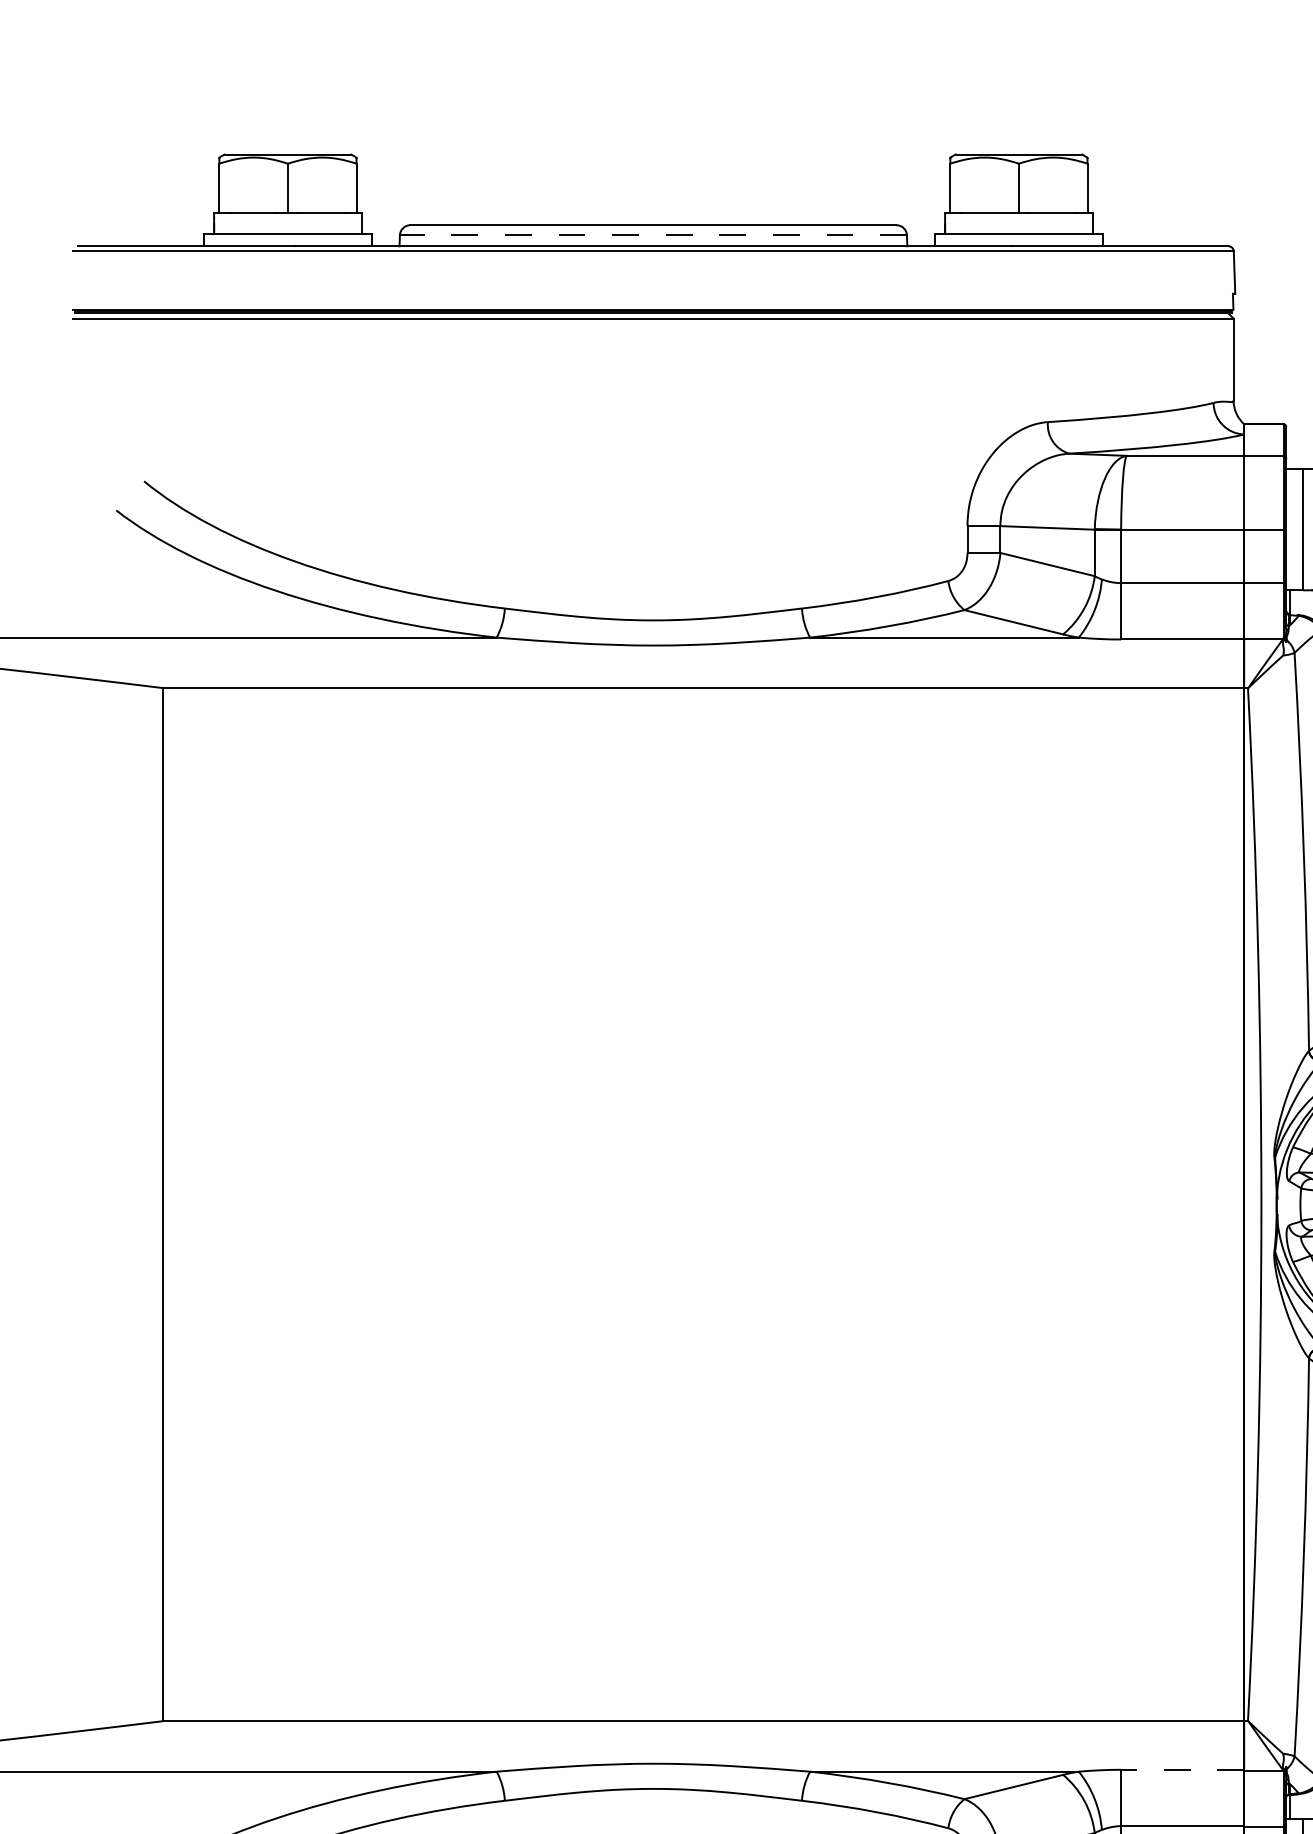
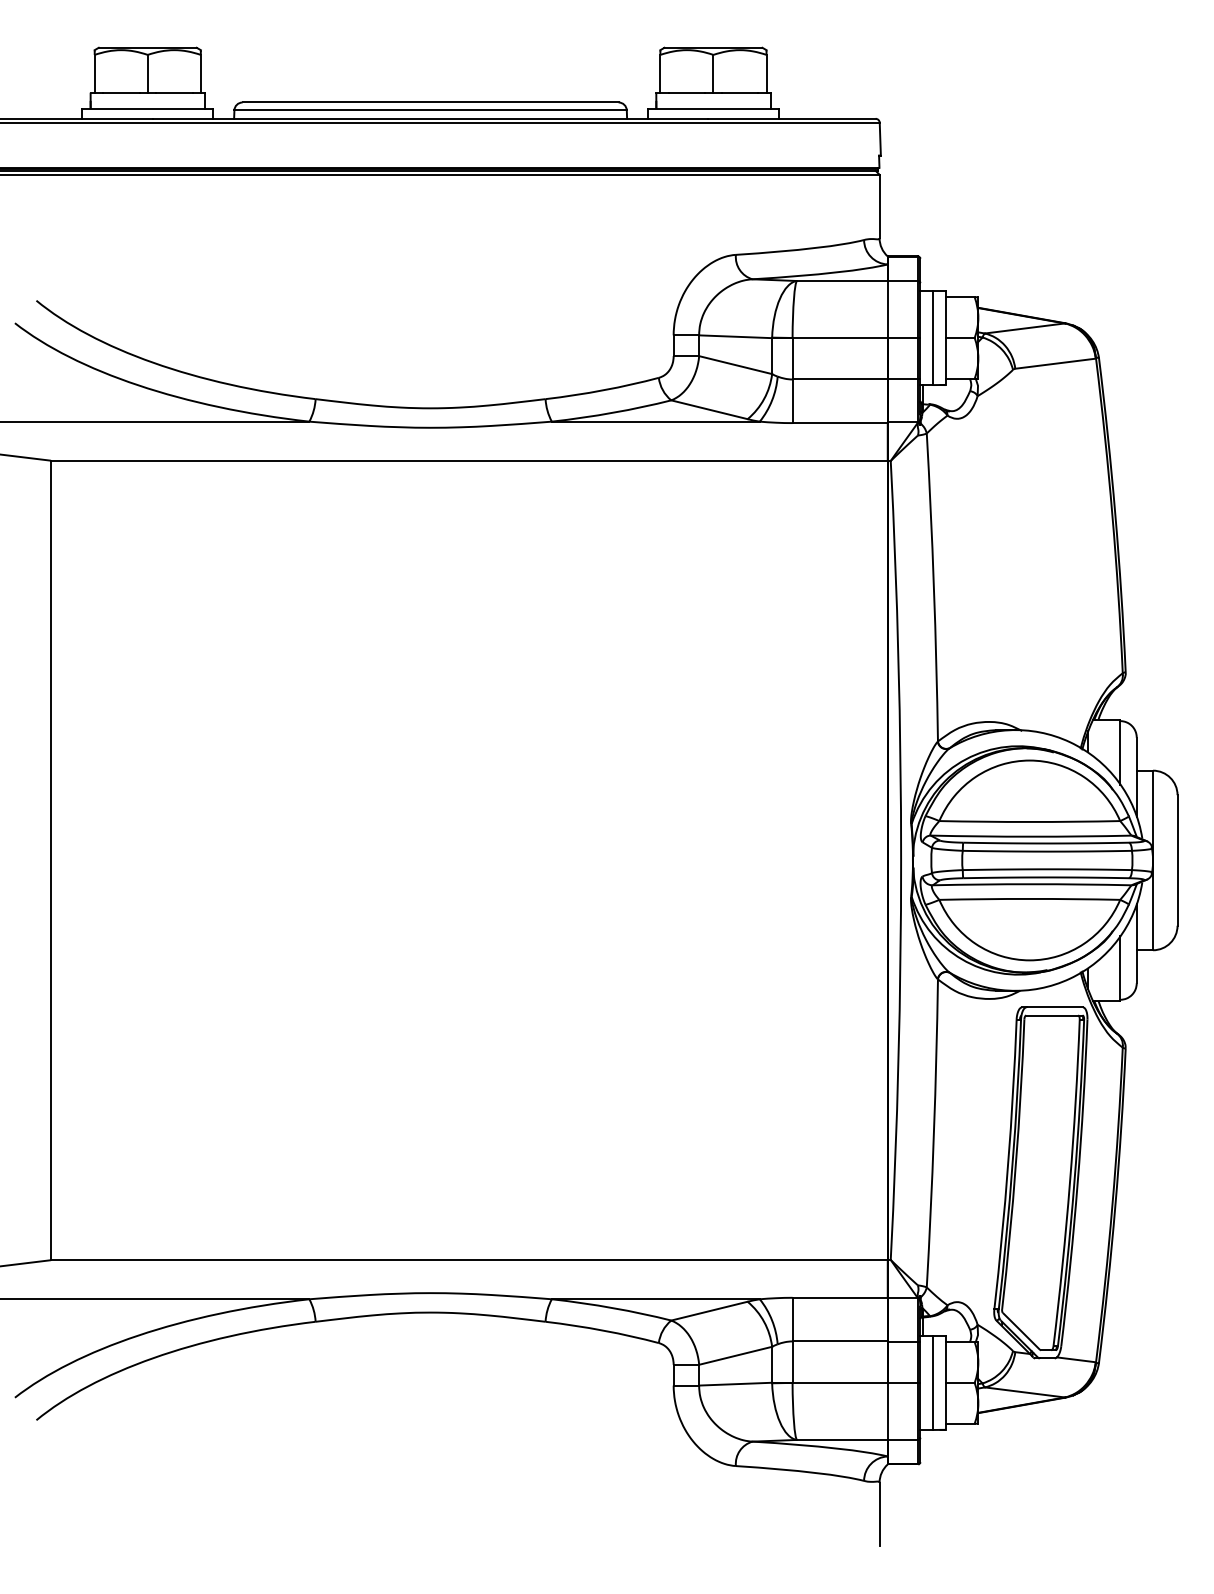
line: (653, 235) -> (430, 110), dashed -> solid
line: (1183, 1769) -> (840, 1297), dashed -> solid

